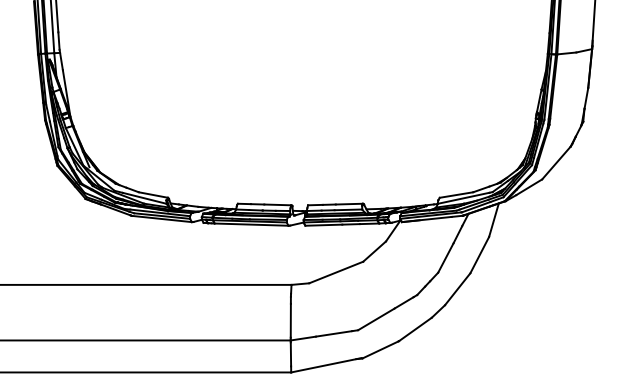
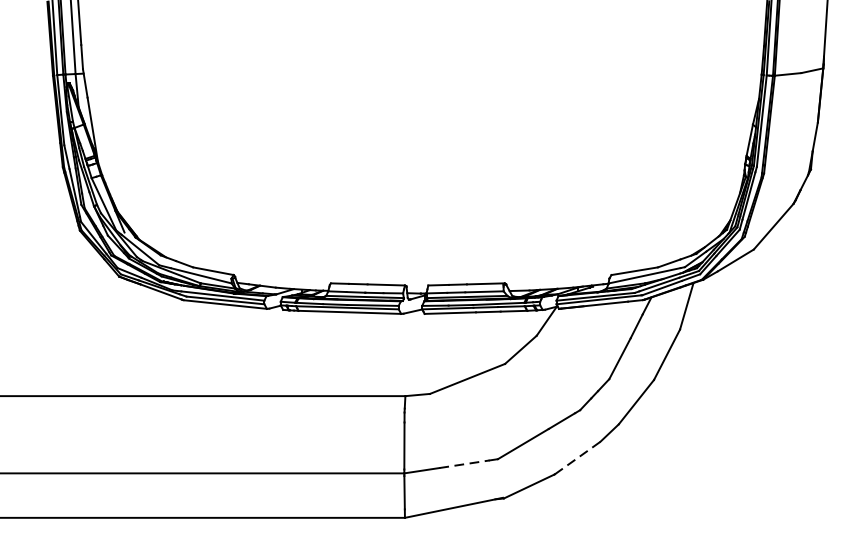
line: (415, 329) -> (577, 458), solid -> dashed
line: (334, 333) -> (465, 463), solid -> dashed

